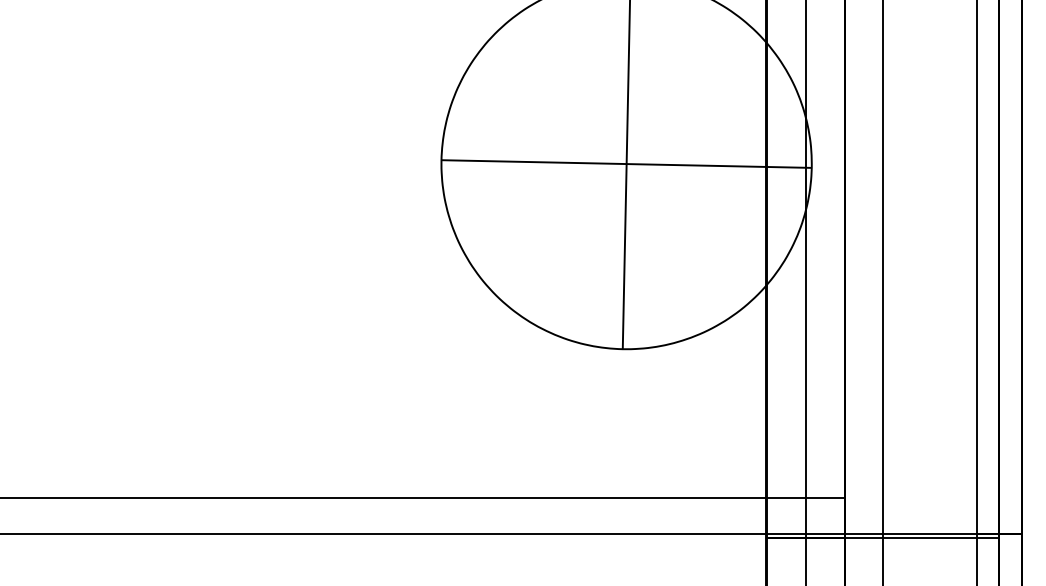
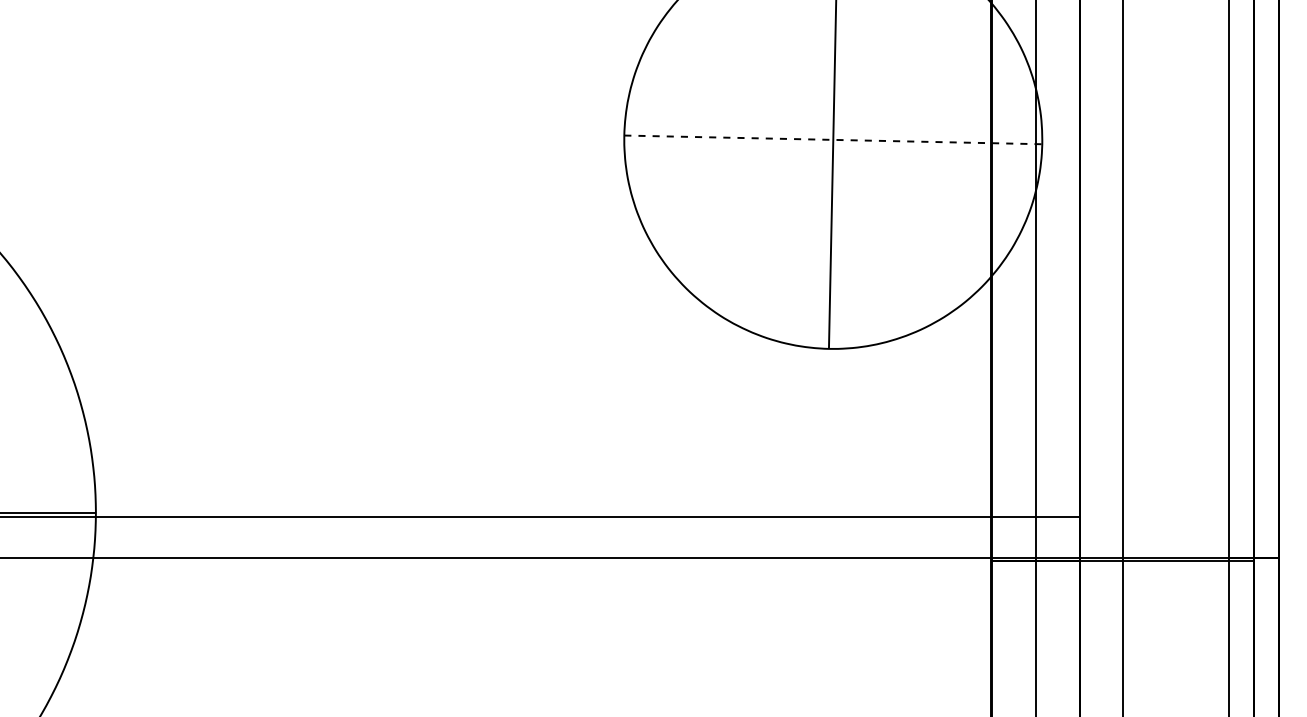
line: (626, 163) -> (833, 139), solid -> dashed

